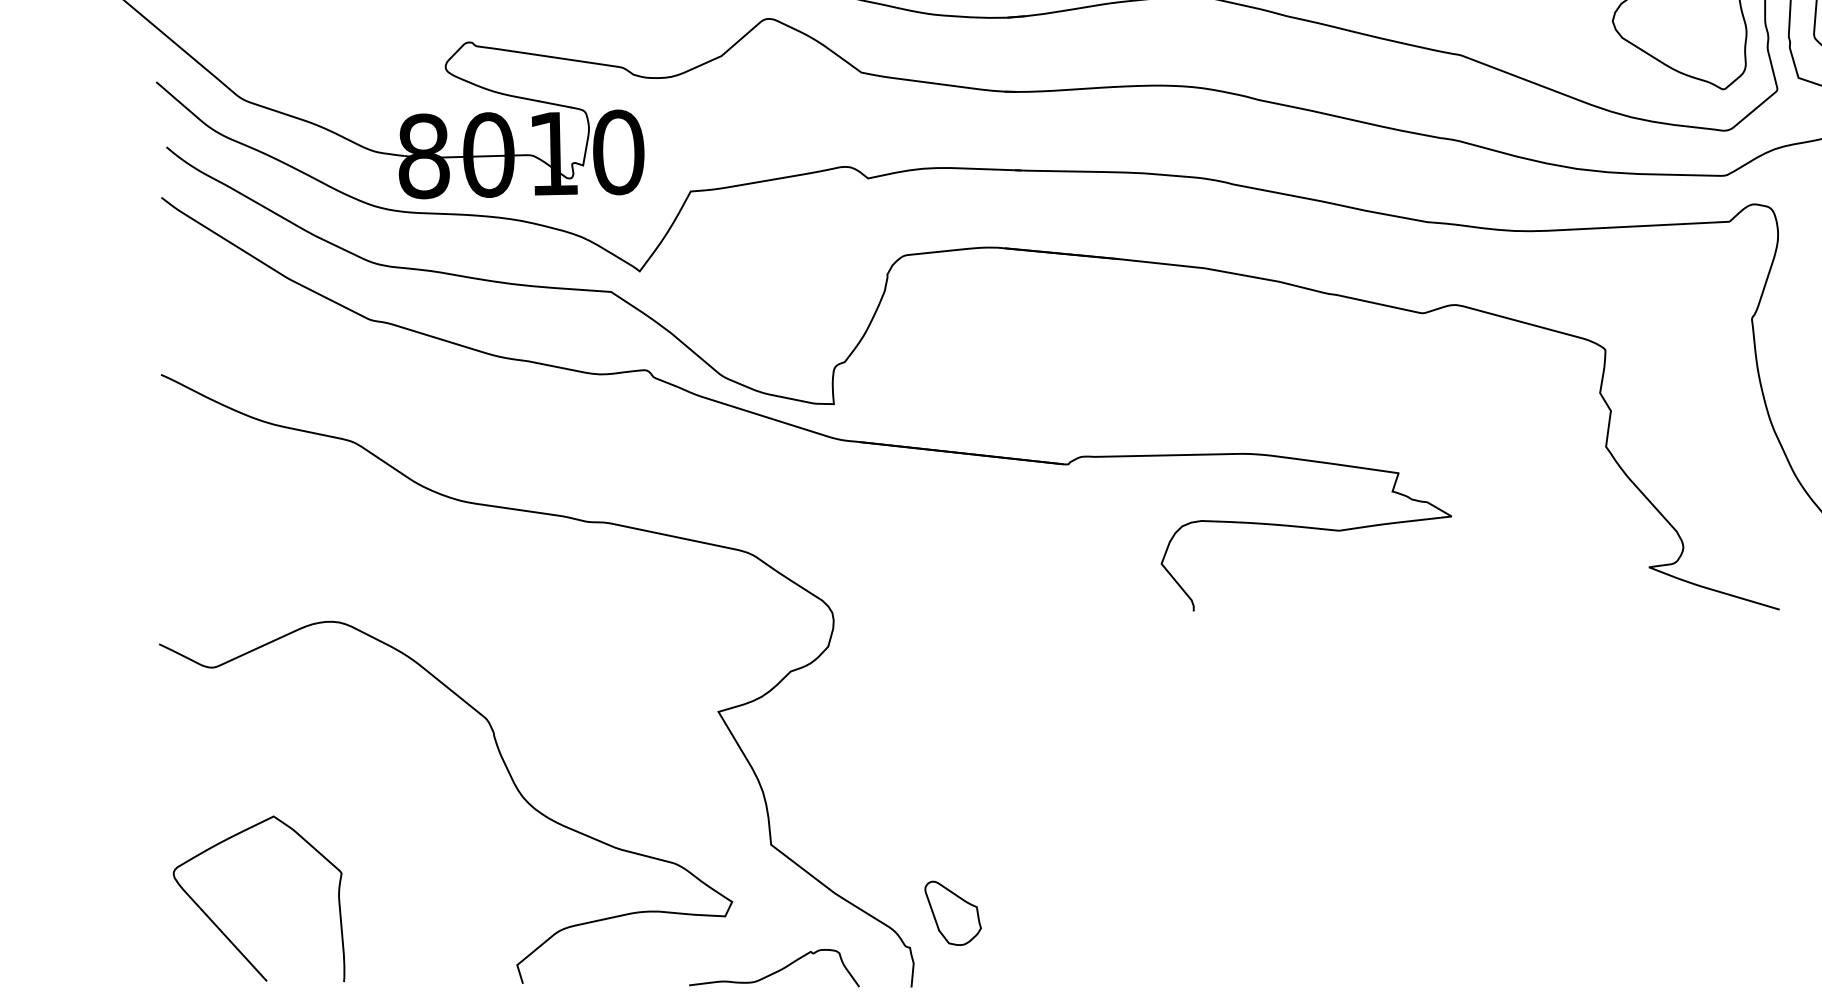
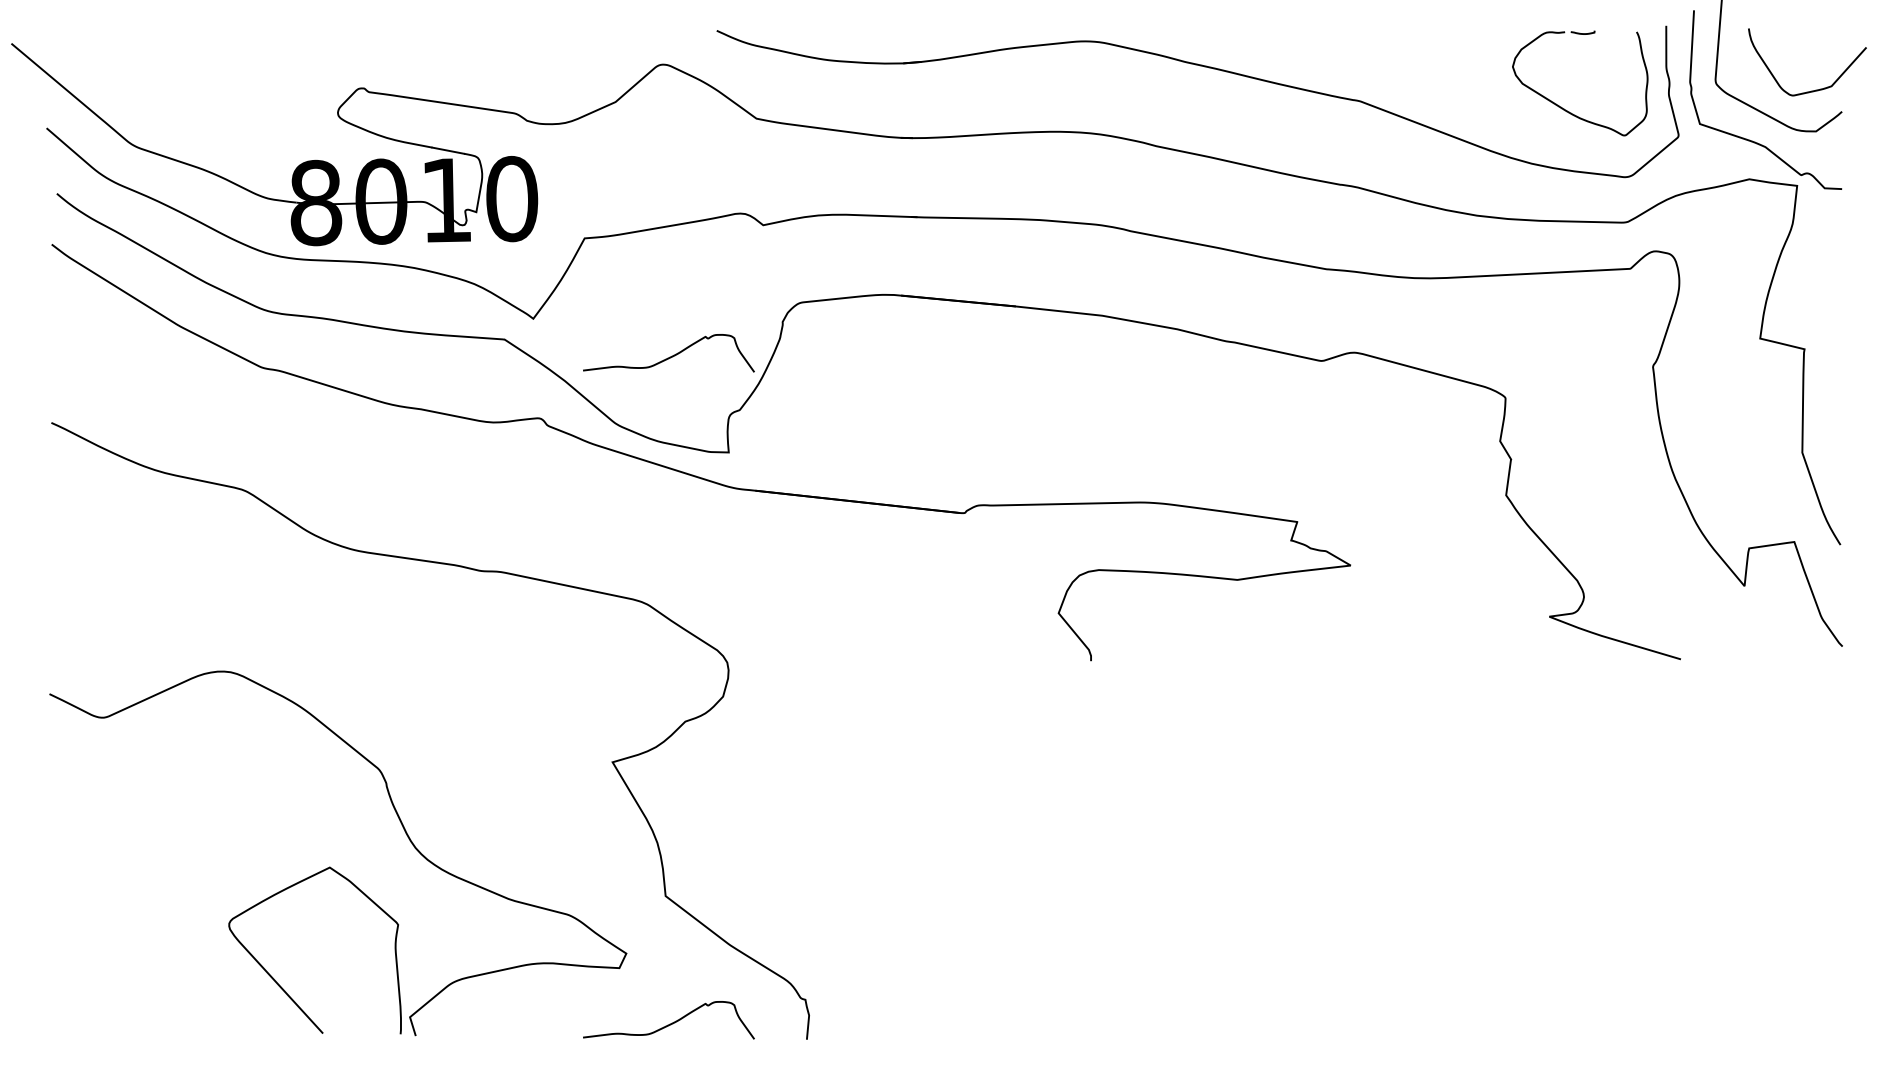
curve: (775, 308) -> (669, 356), added
part: (952, 912) -> (848, 964), removed
curve: (219, 927) -> (275, 979), moved

